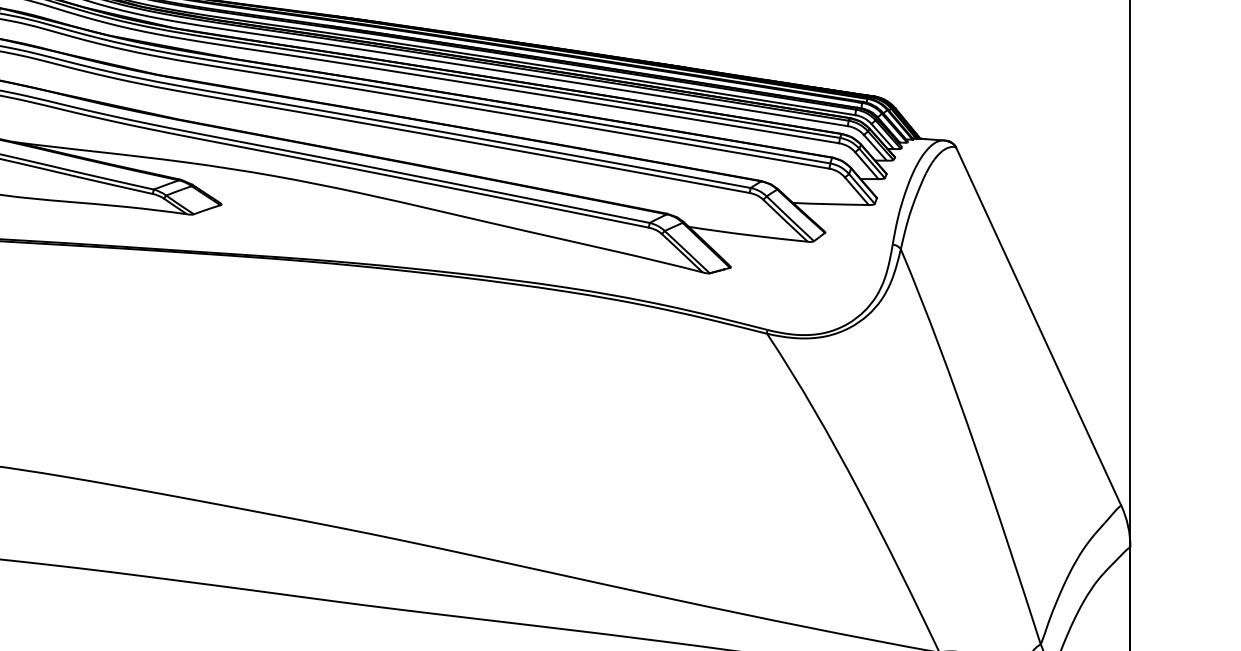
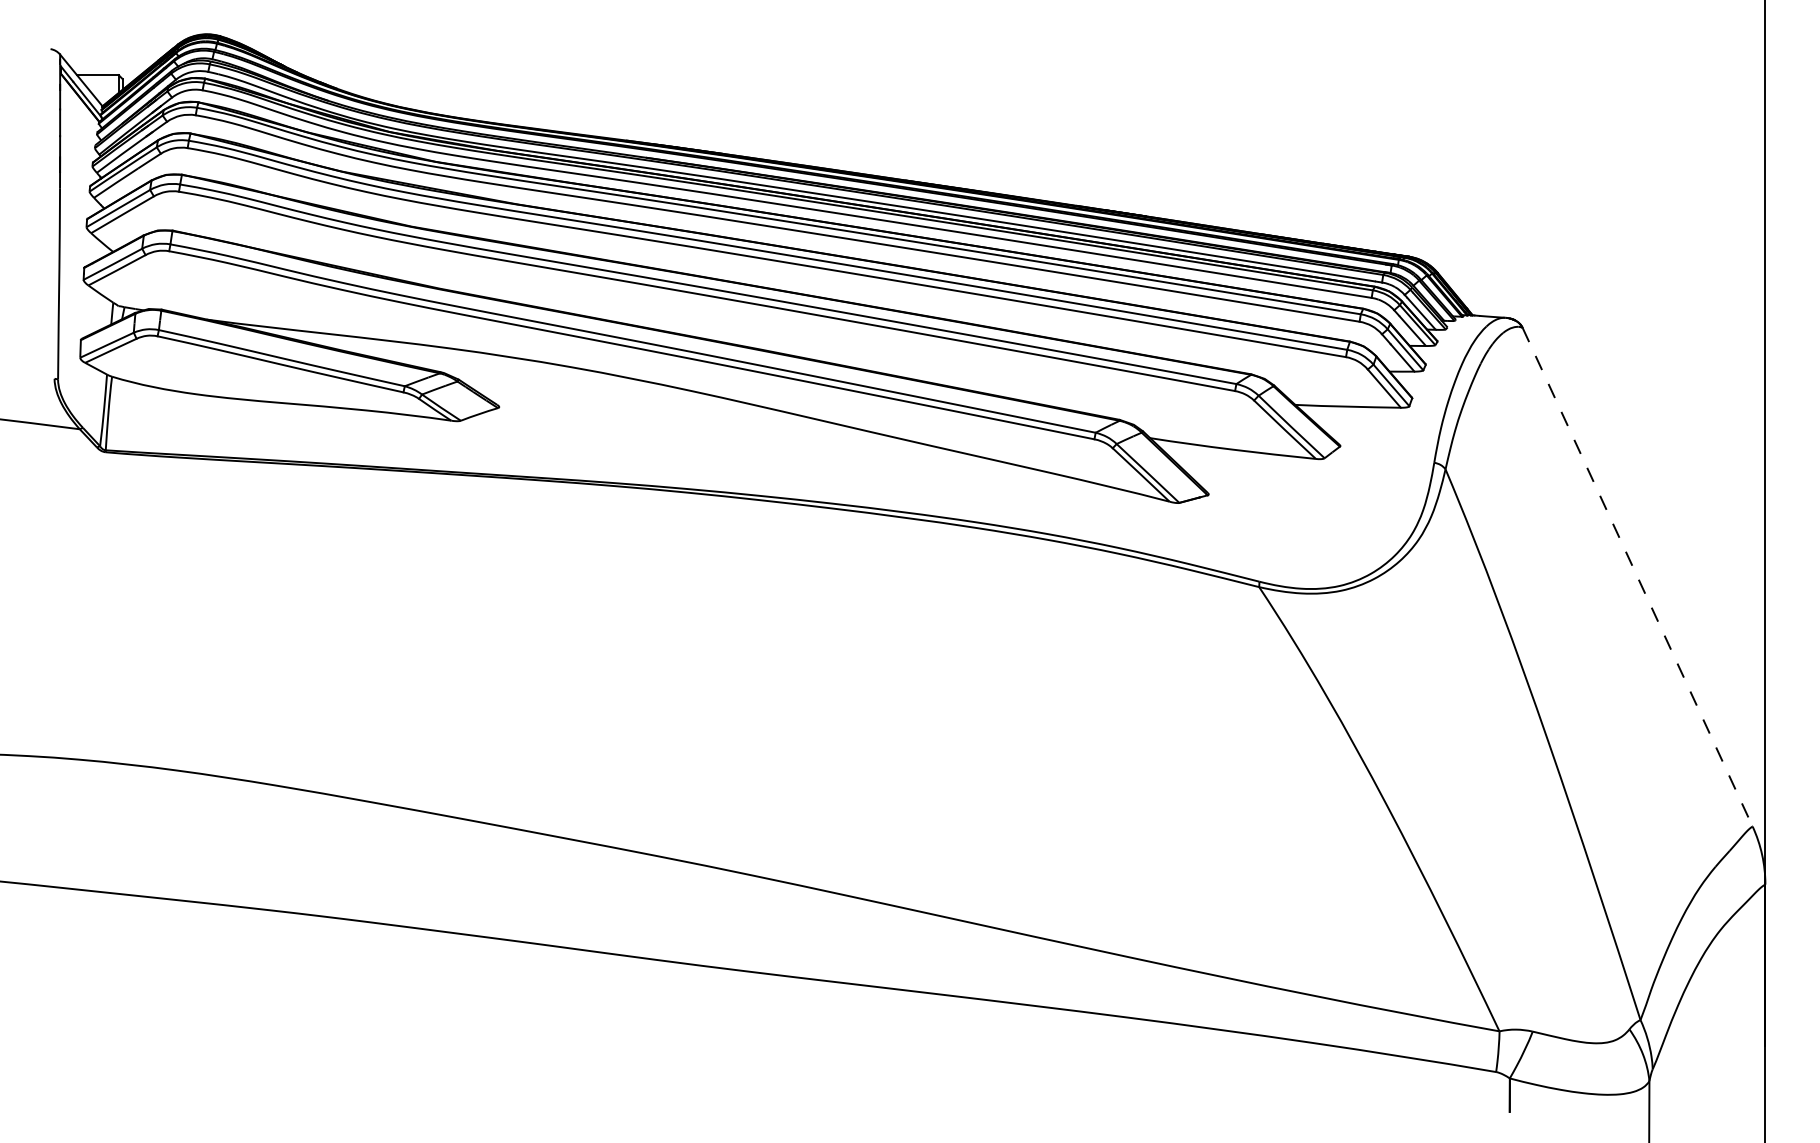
line: (1038, 326) -> (1637, 577), solid -> dashed

